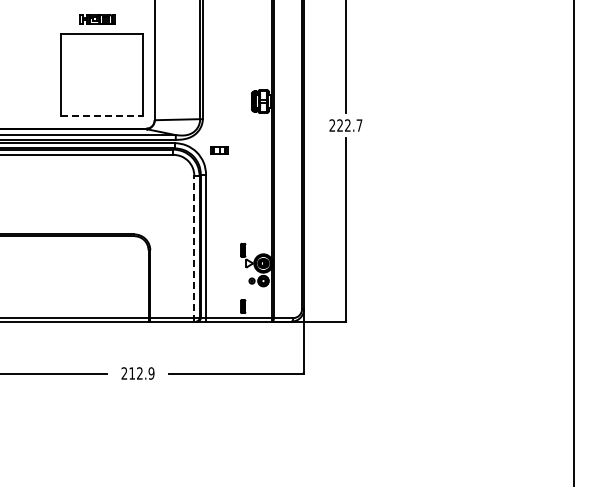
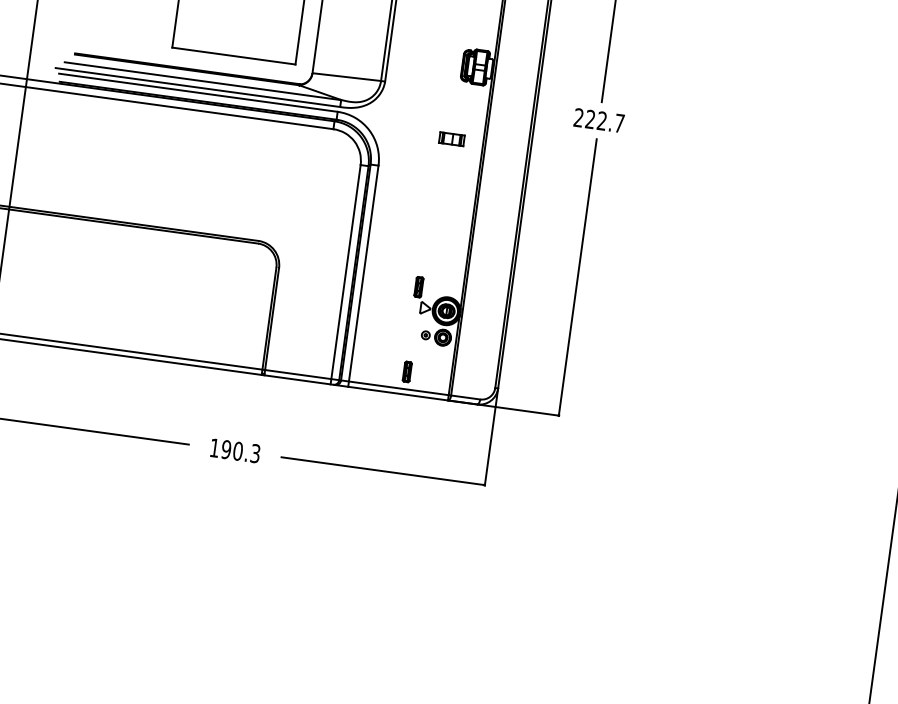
line: (101, 116) -> (233, 56), dashed -> solid
part: (219, 150) -> (451, 138), moved
line: (194, 248) -> (345, 274), dashed -> solid
text: (137, 373) -> (234, 450), 212.9 -> 190.3

